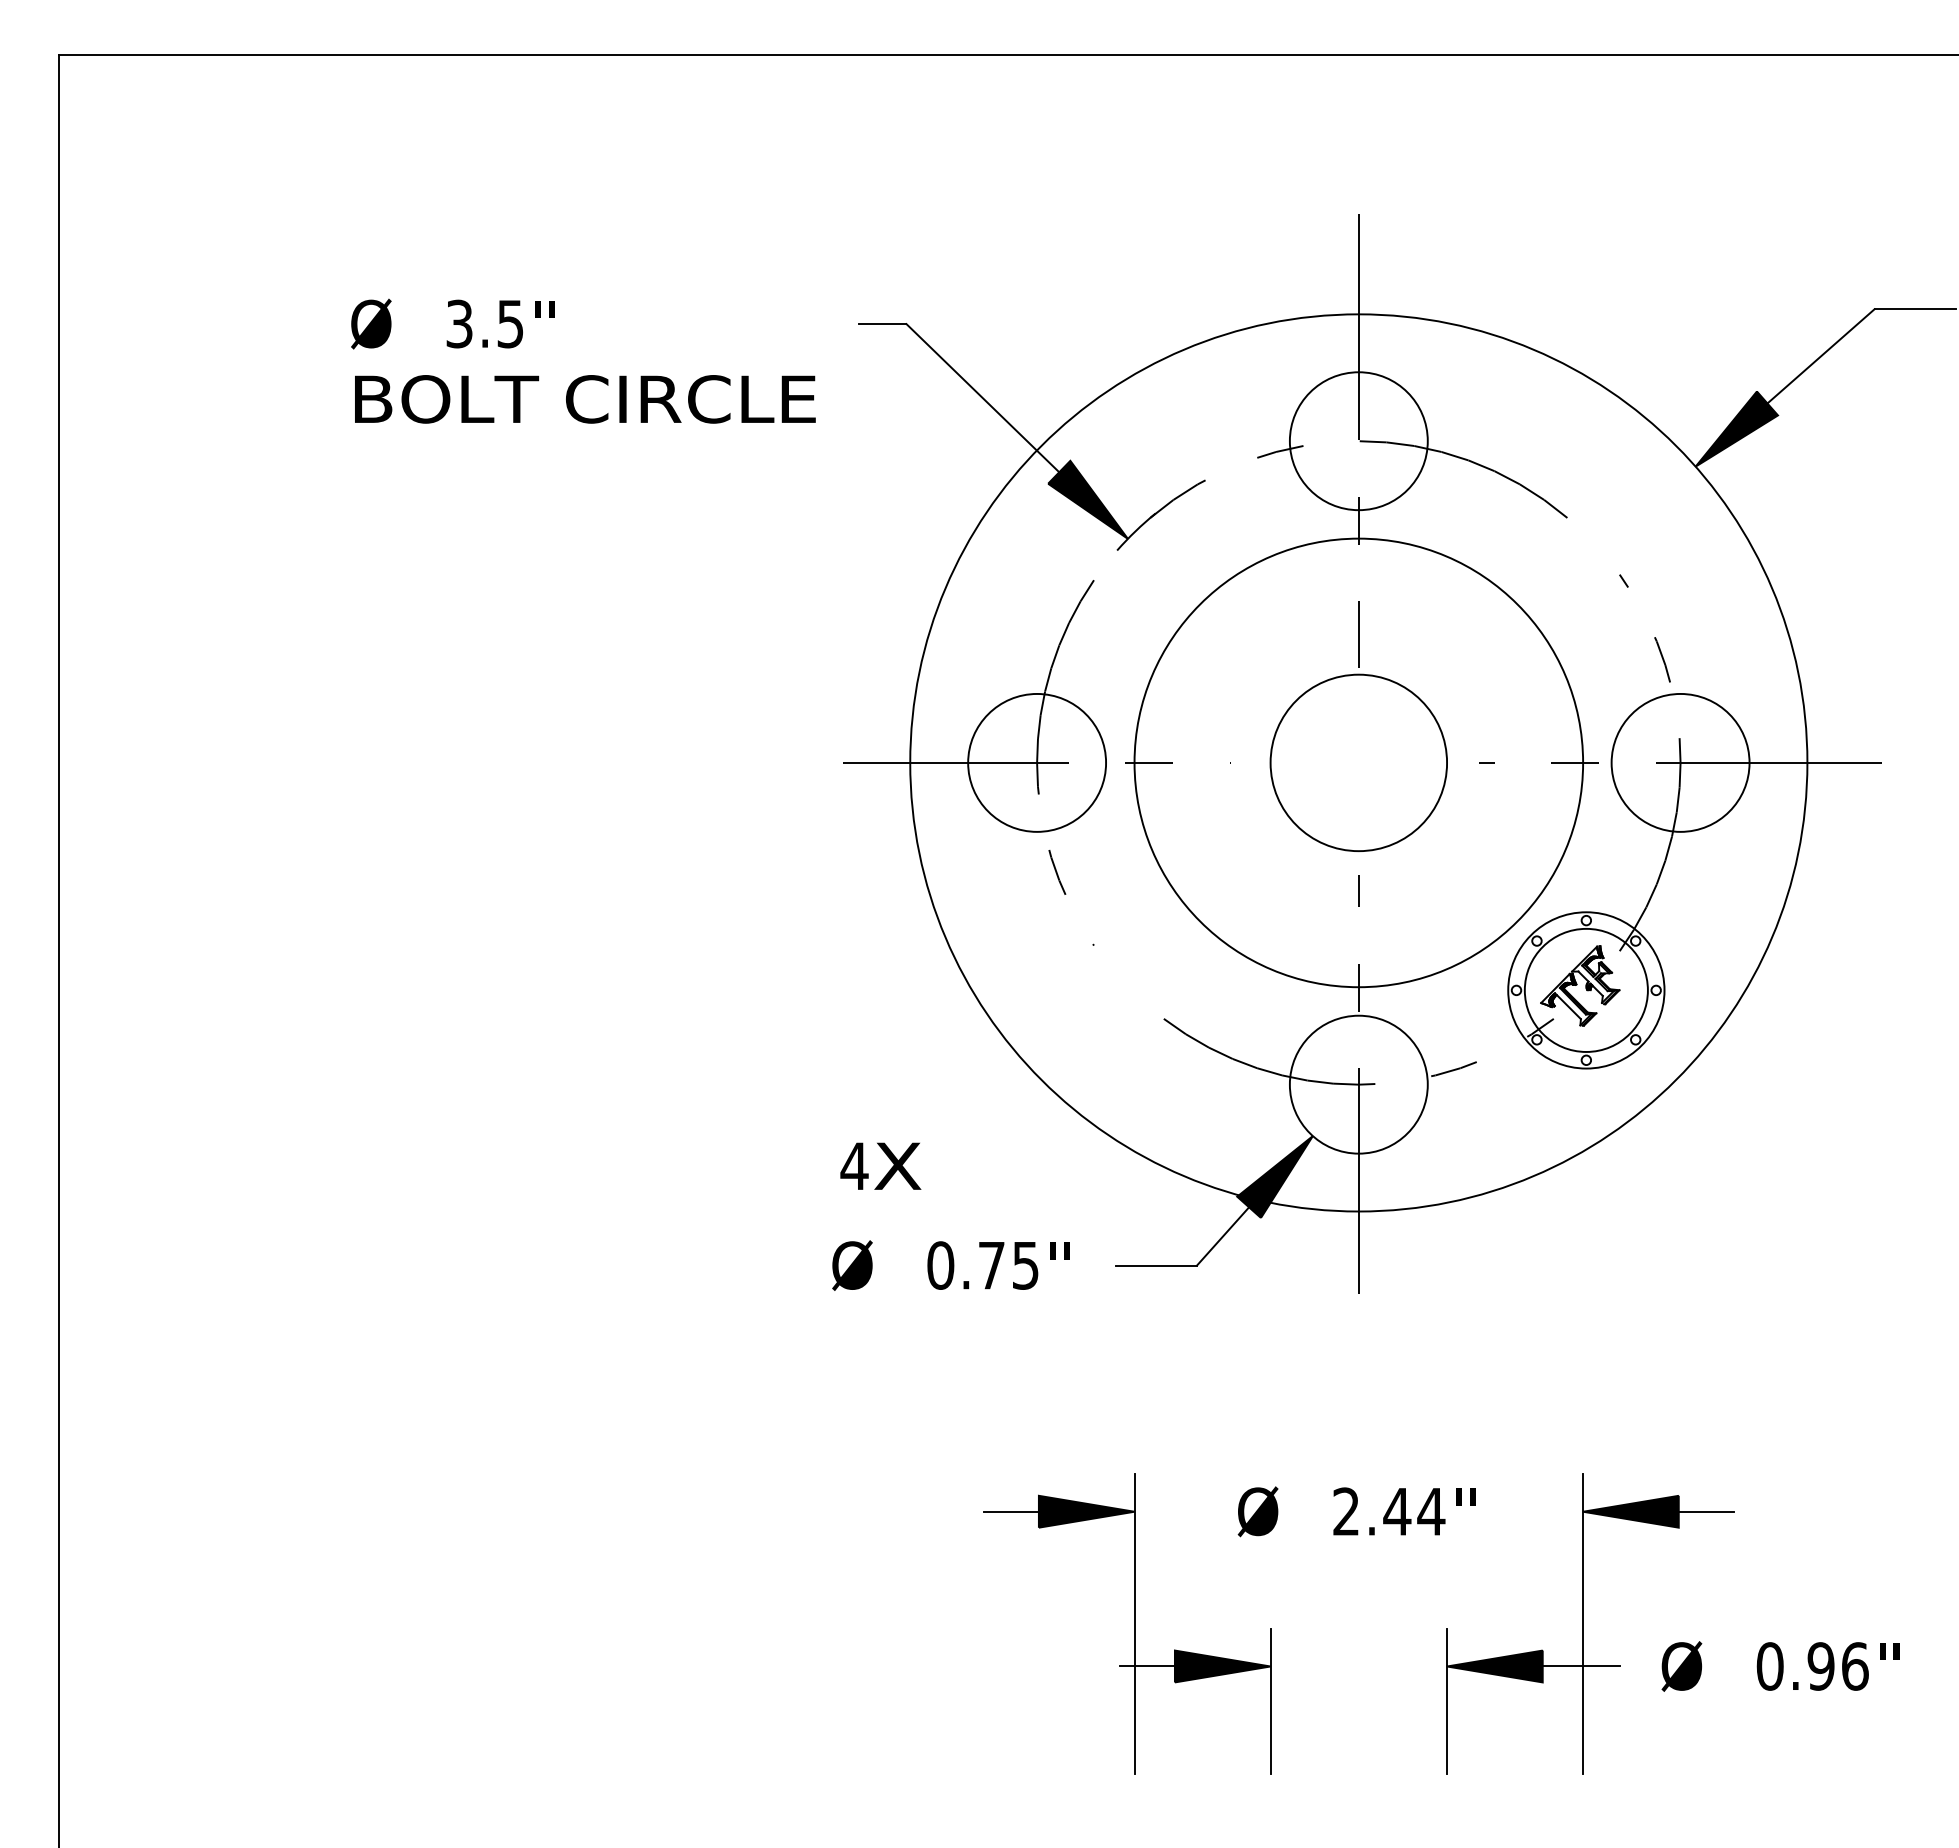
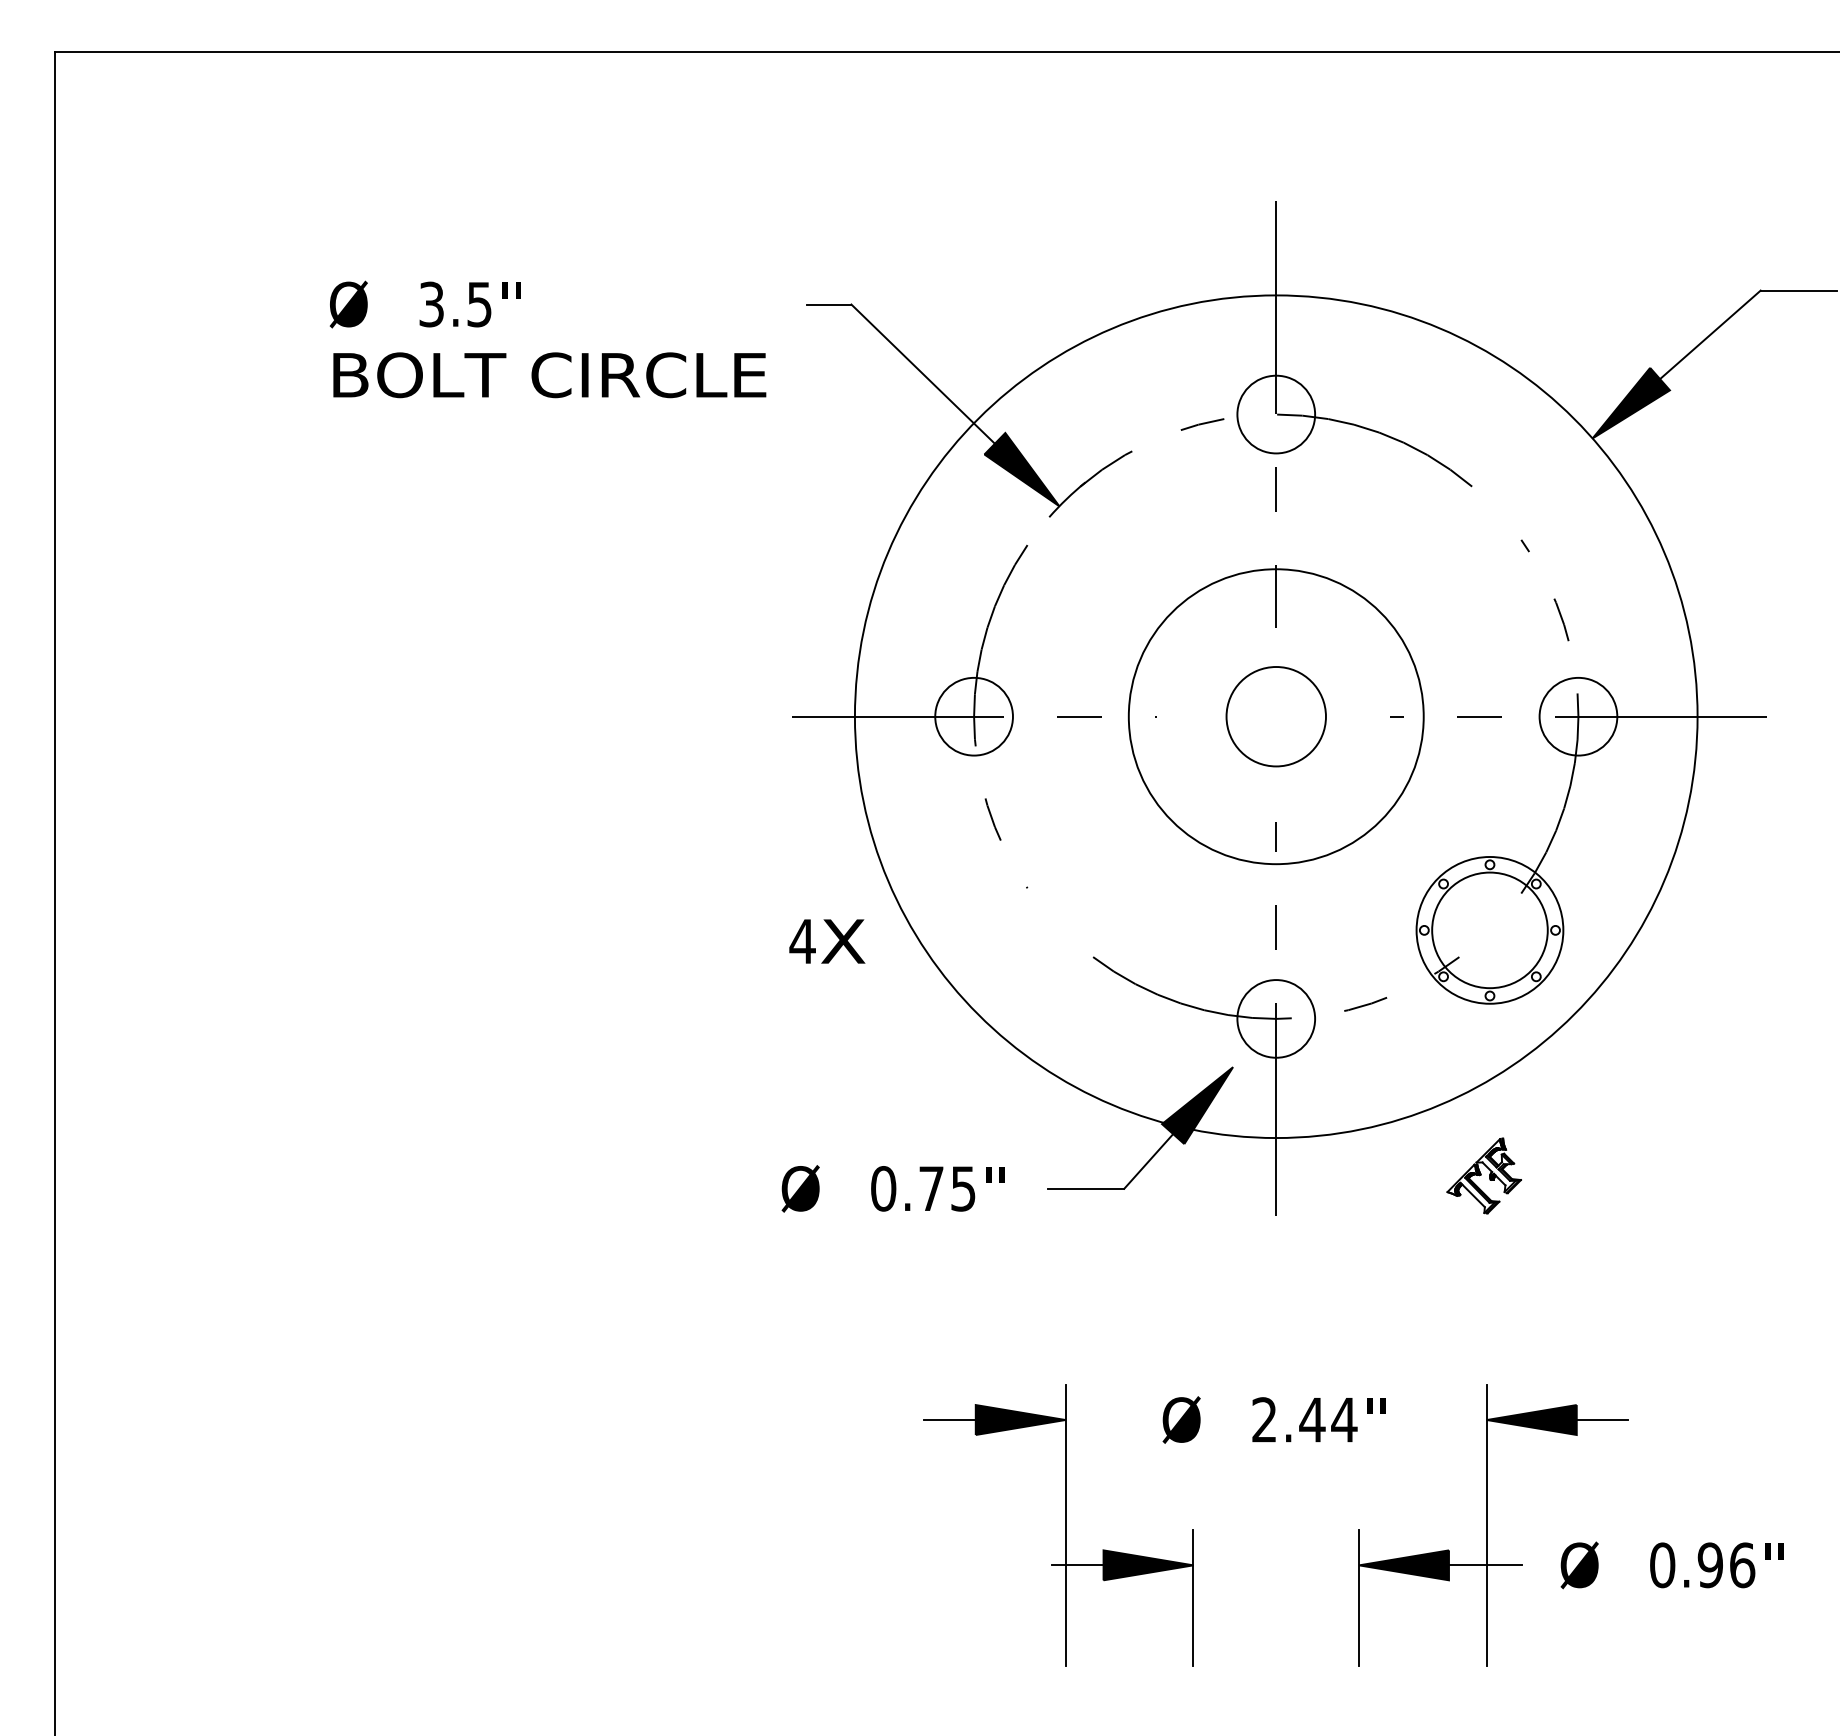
circle: (1358, 441) -> (1275, 414), size x0.6
circle: (1037, 762) -> (974, 716), size x0.6
circle: (1358, 762) -> (1275, 716), size x0.6
circle: (1358, 762) -> (1275, 716), size x0.7
circle: (1680, 762) -> (1578, 716), size x0.6
part: (1580, 985) -> (1484, 1175), moved
circle: (1358, 1084) -> (1275, 1018), size x0.6
text: (880, 1165) -> (827, 940), moved

